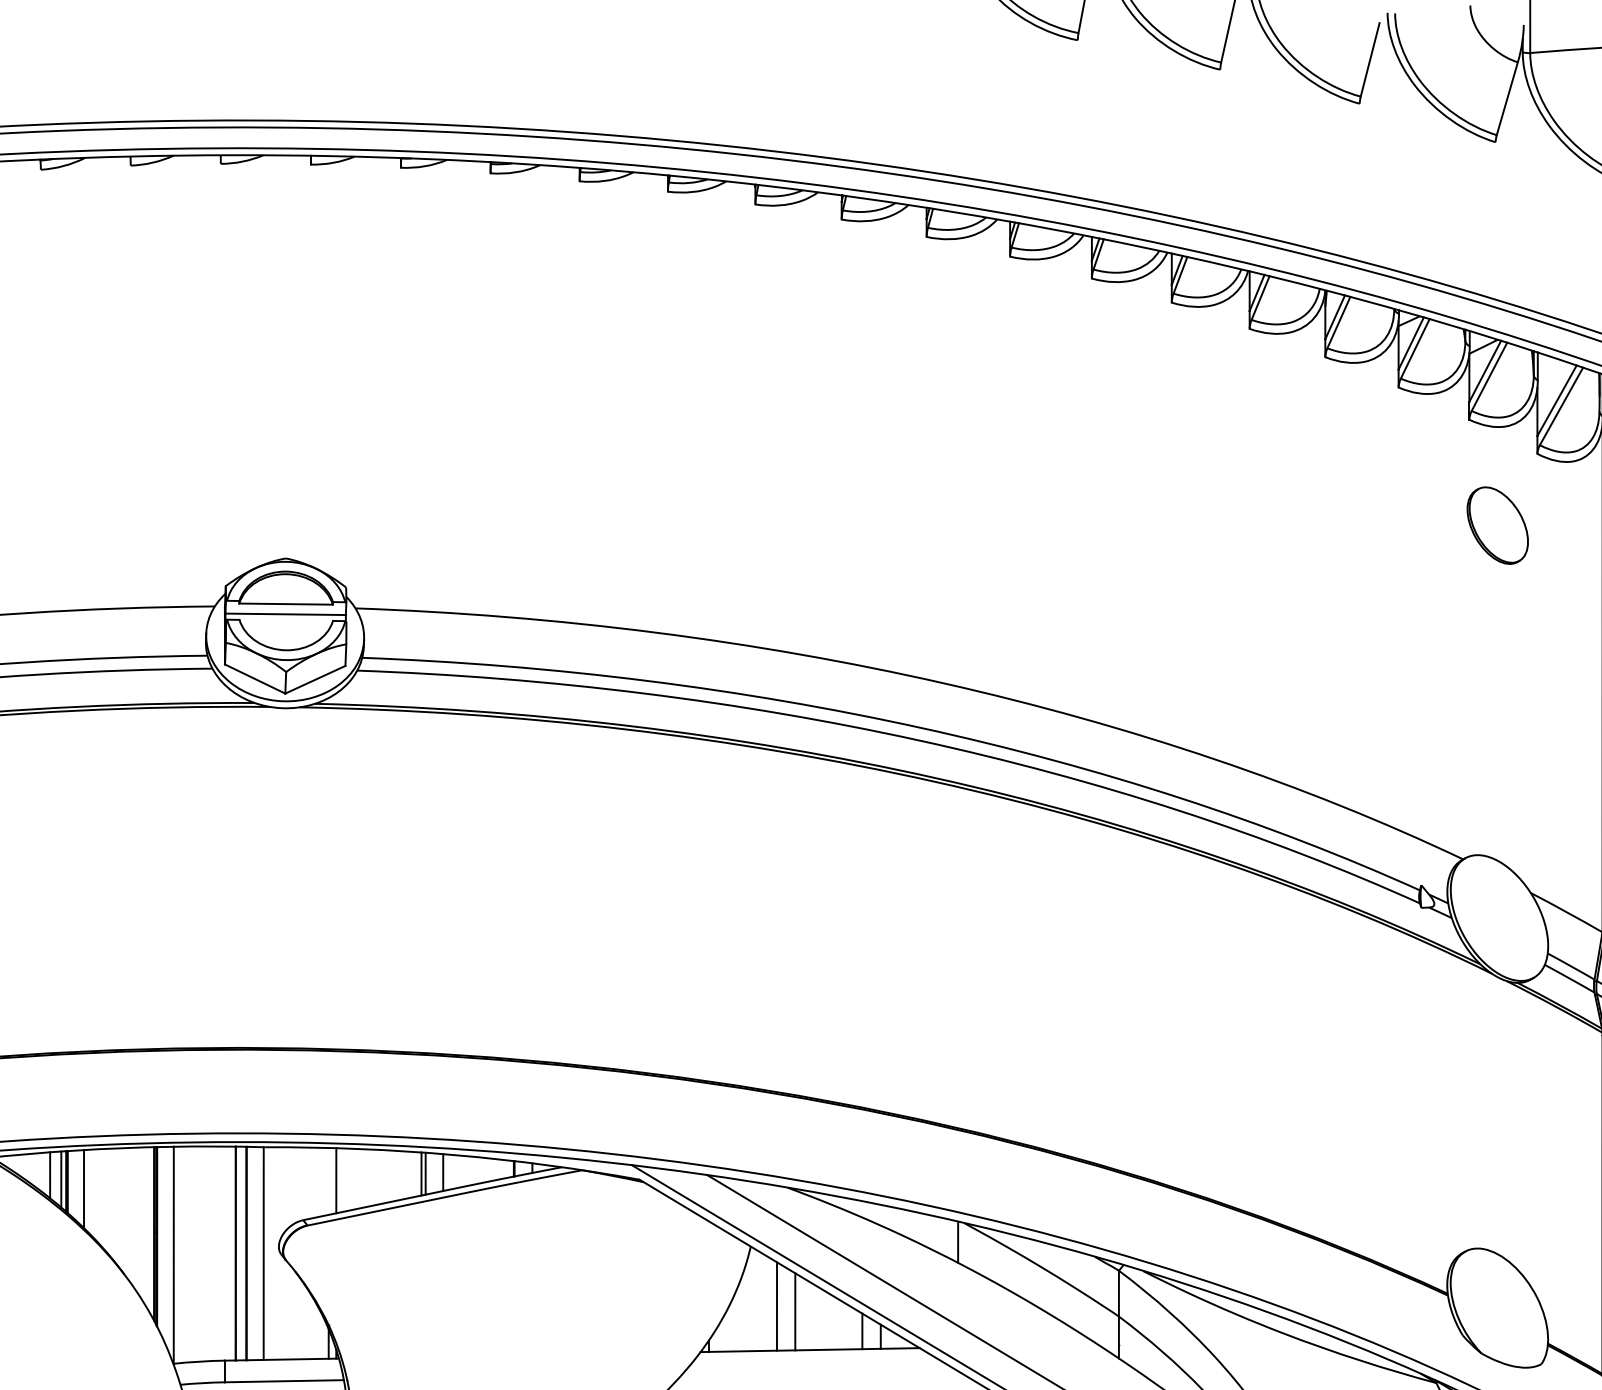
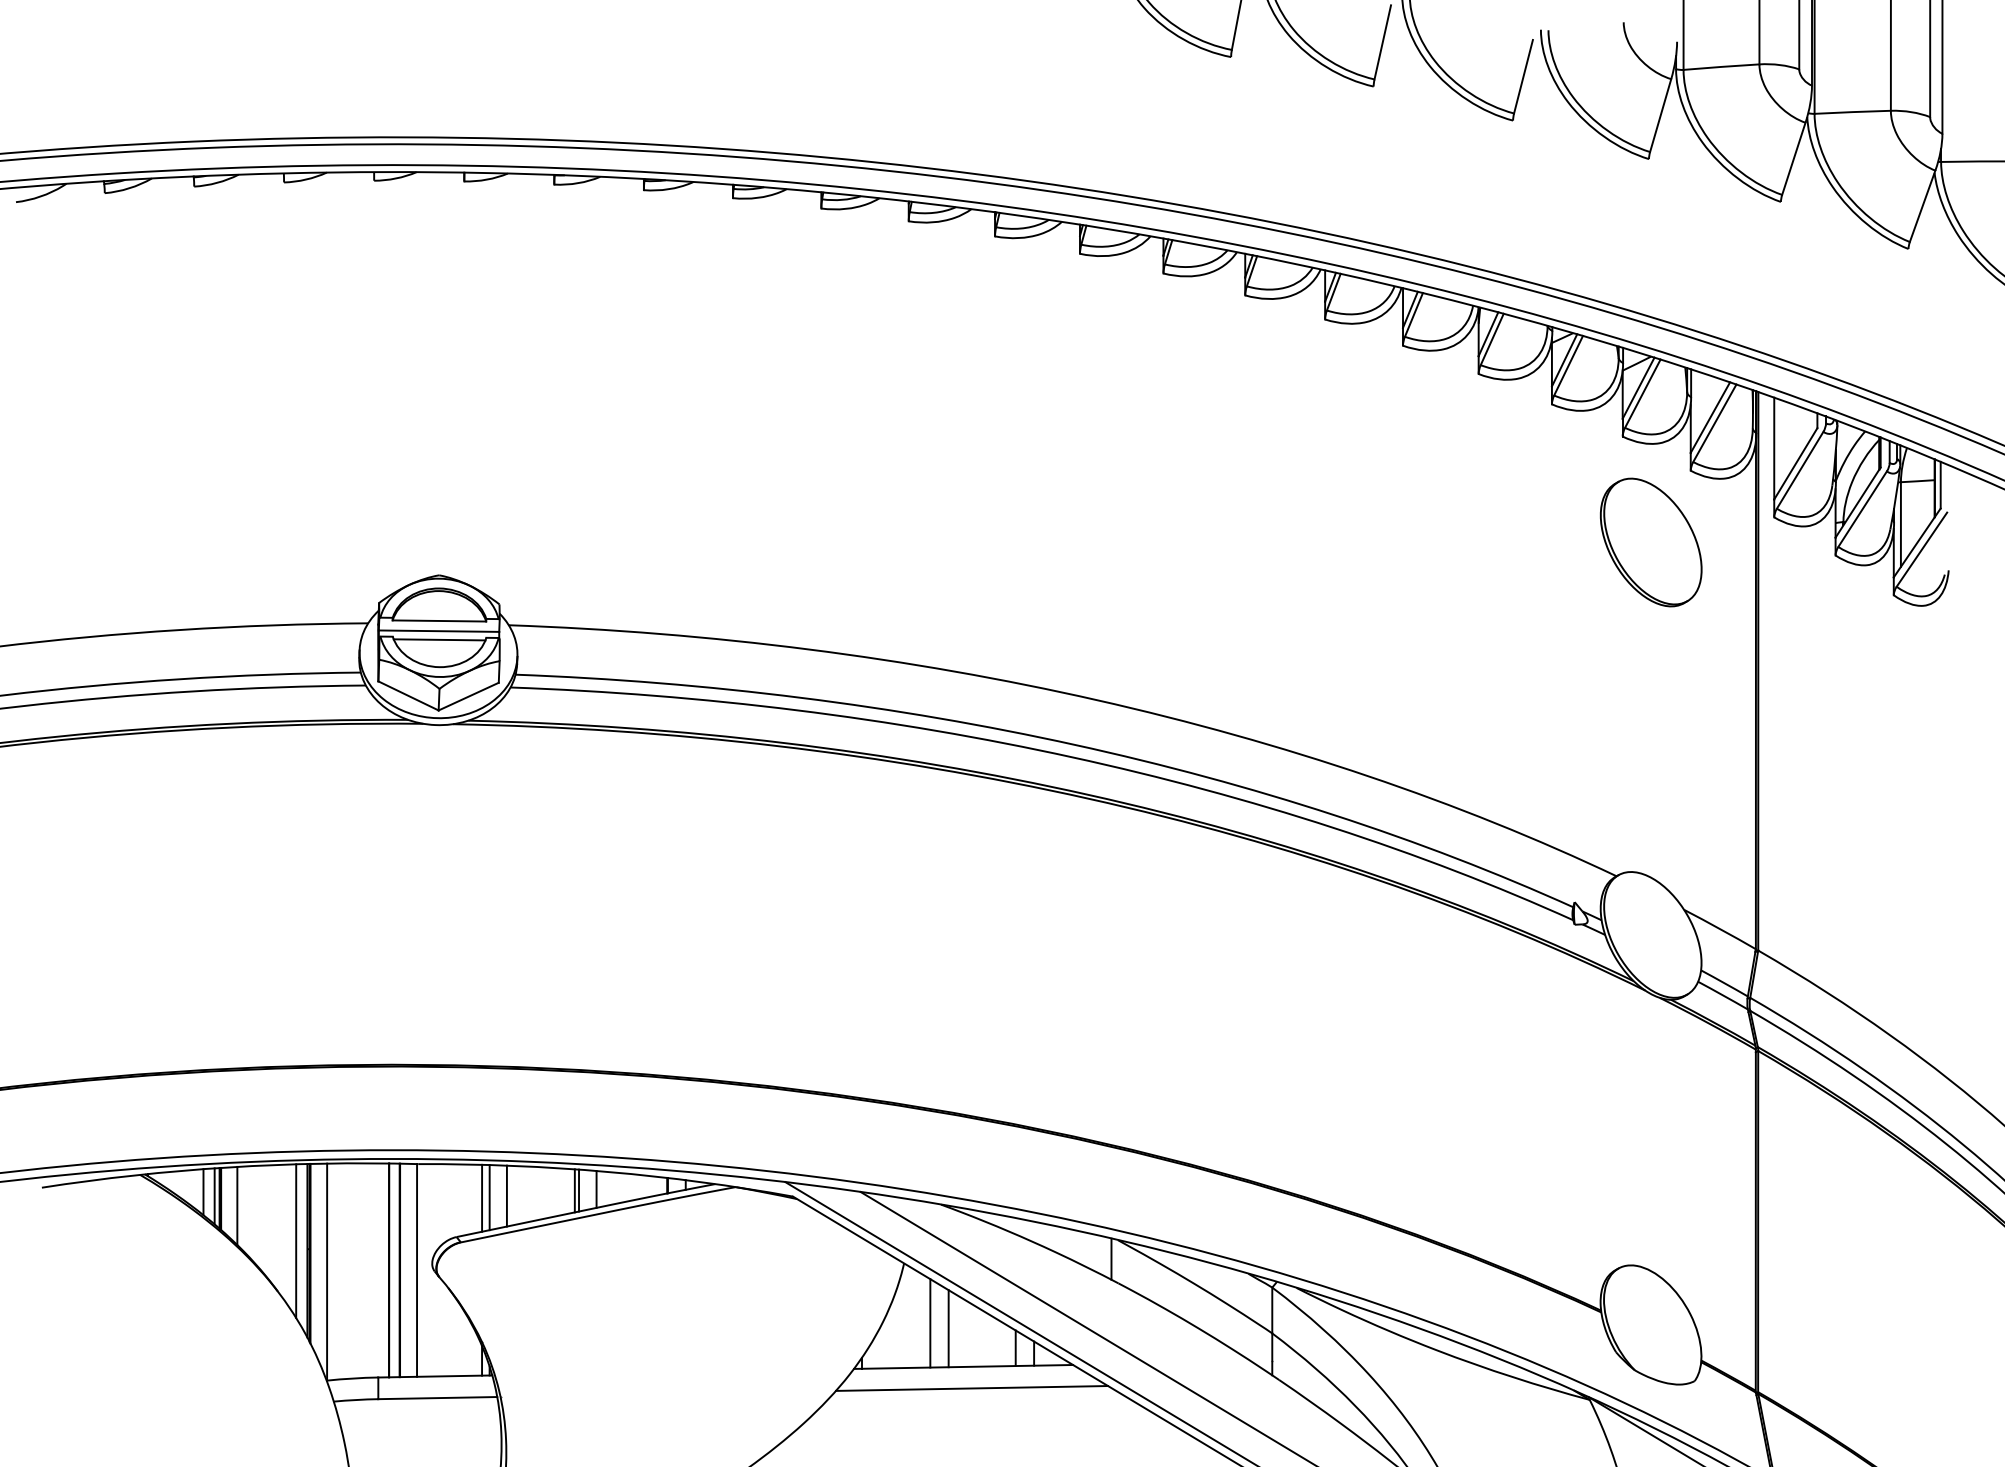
part: (1497, 525) -> (1650, 542), size x1.67
line: (286, 622) -> (439, 639), added
line: (353, 1178) -> (506, 1195), added
line: (329, 1180) -> (482, 1197), added
line: (143, 1223) -> (296, 1240), added
line: (818, 1371) -> (971, 1388), added

